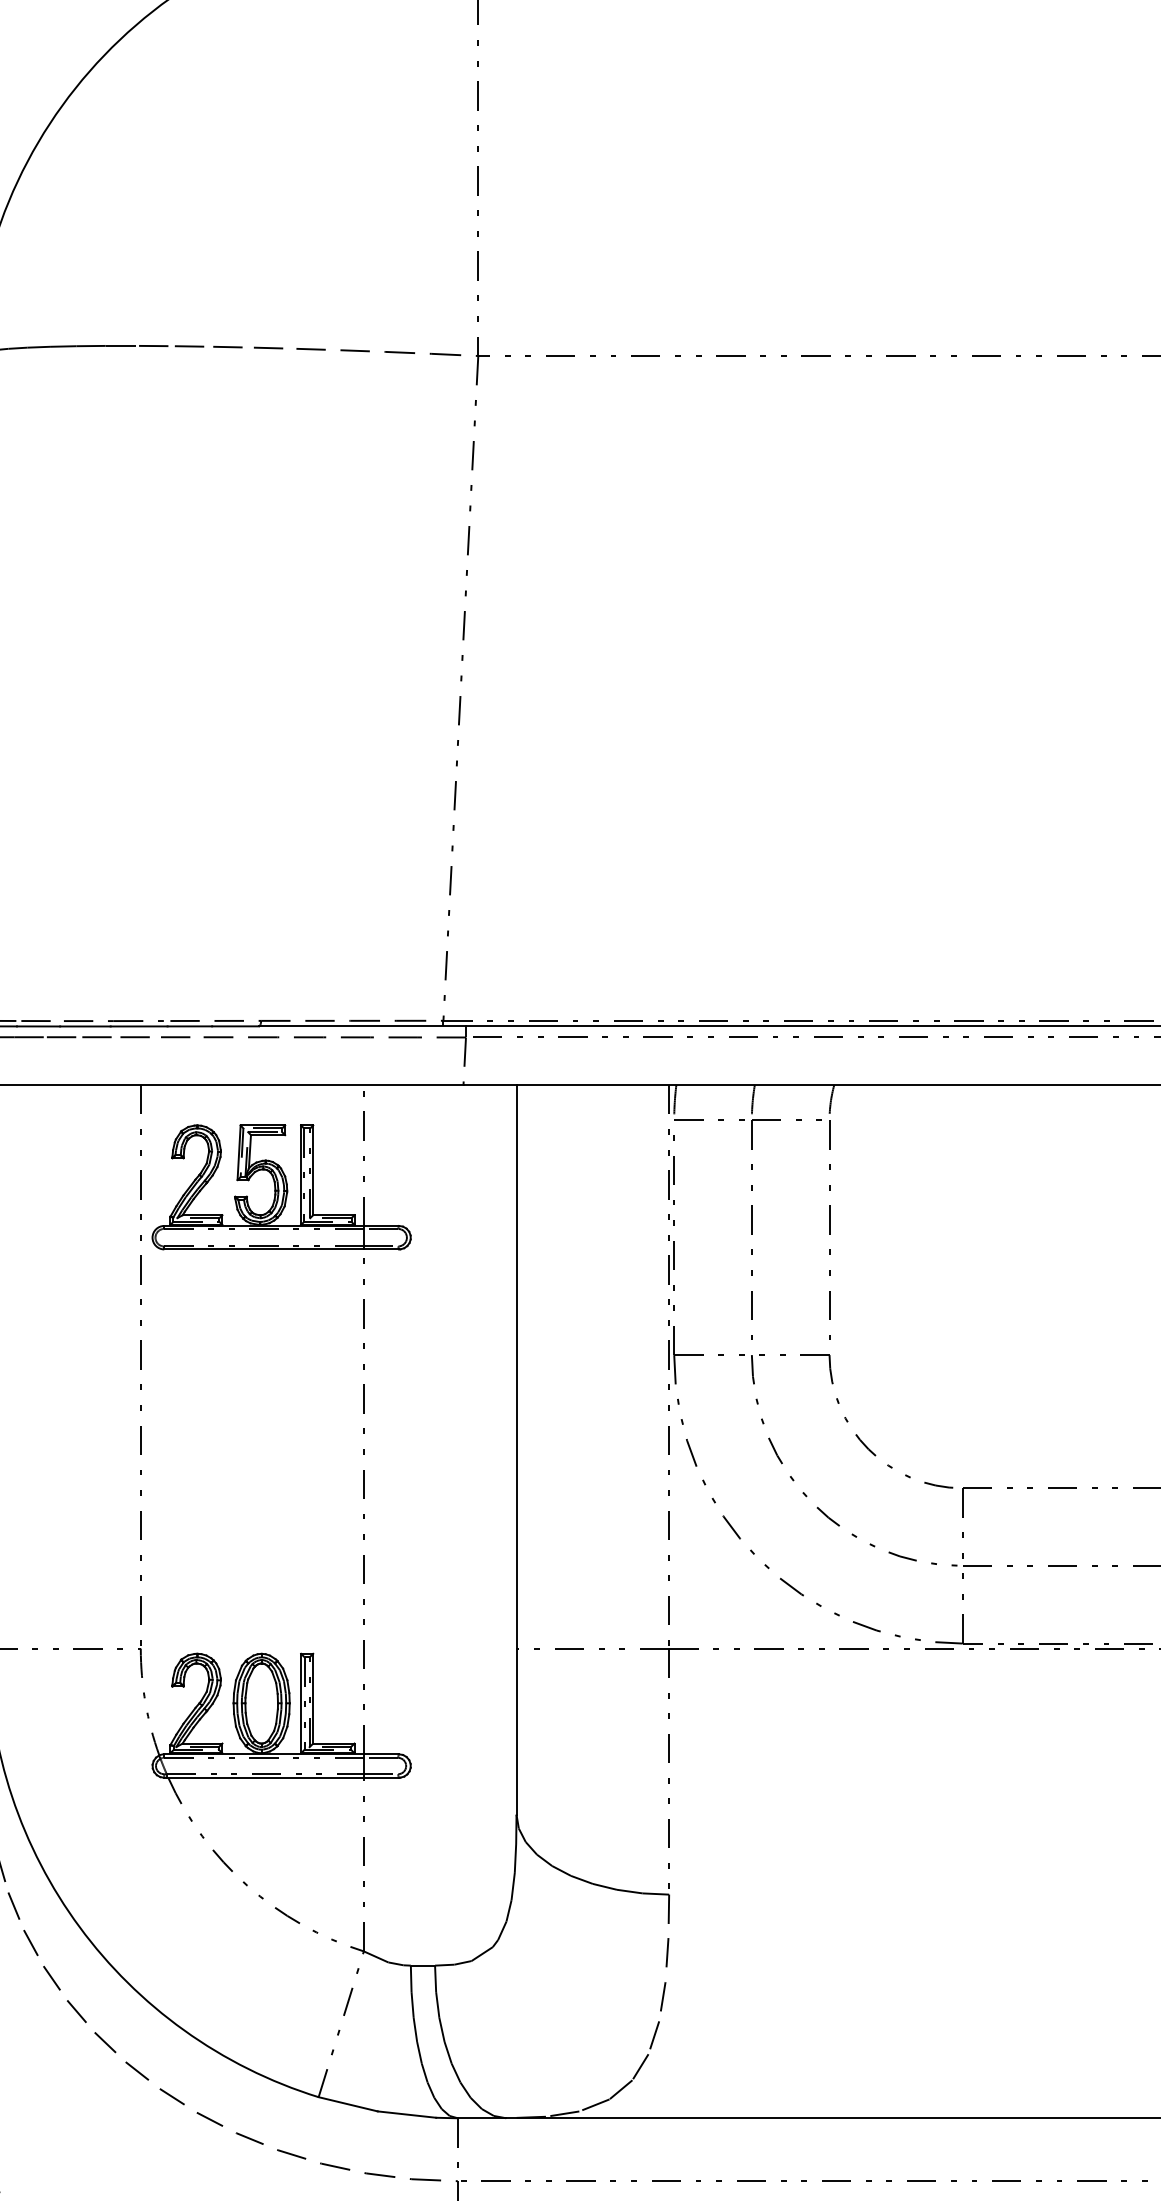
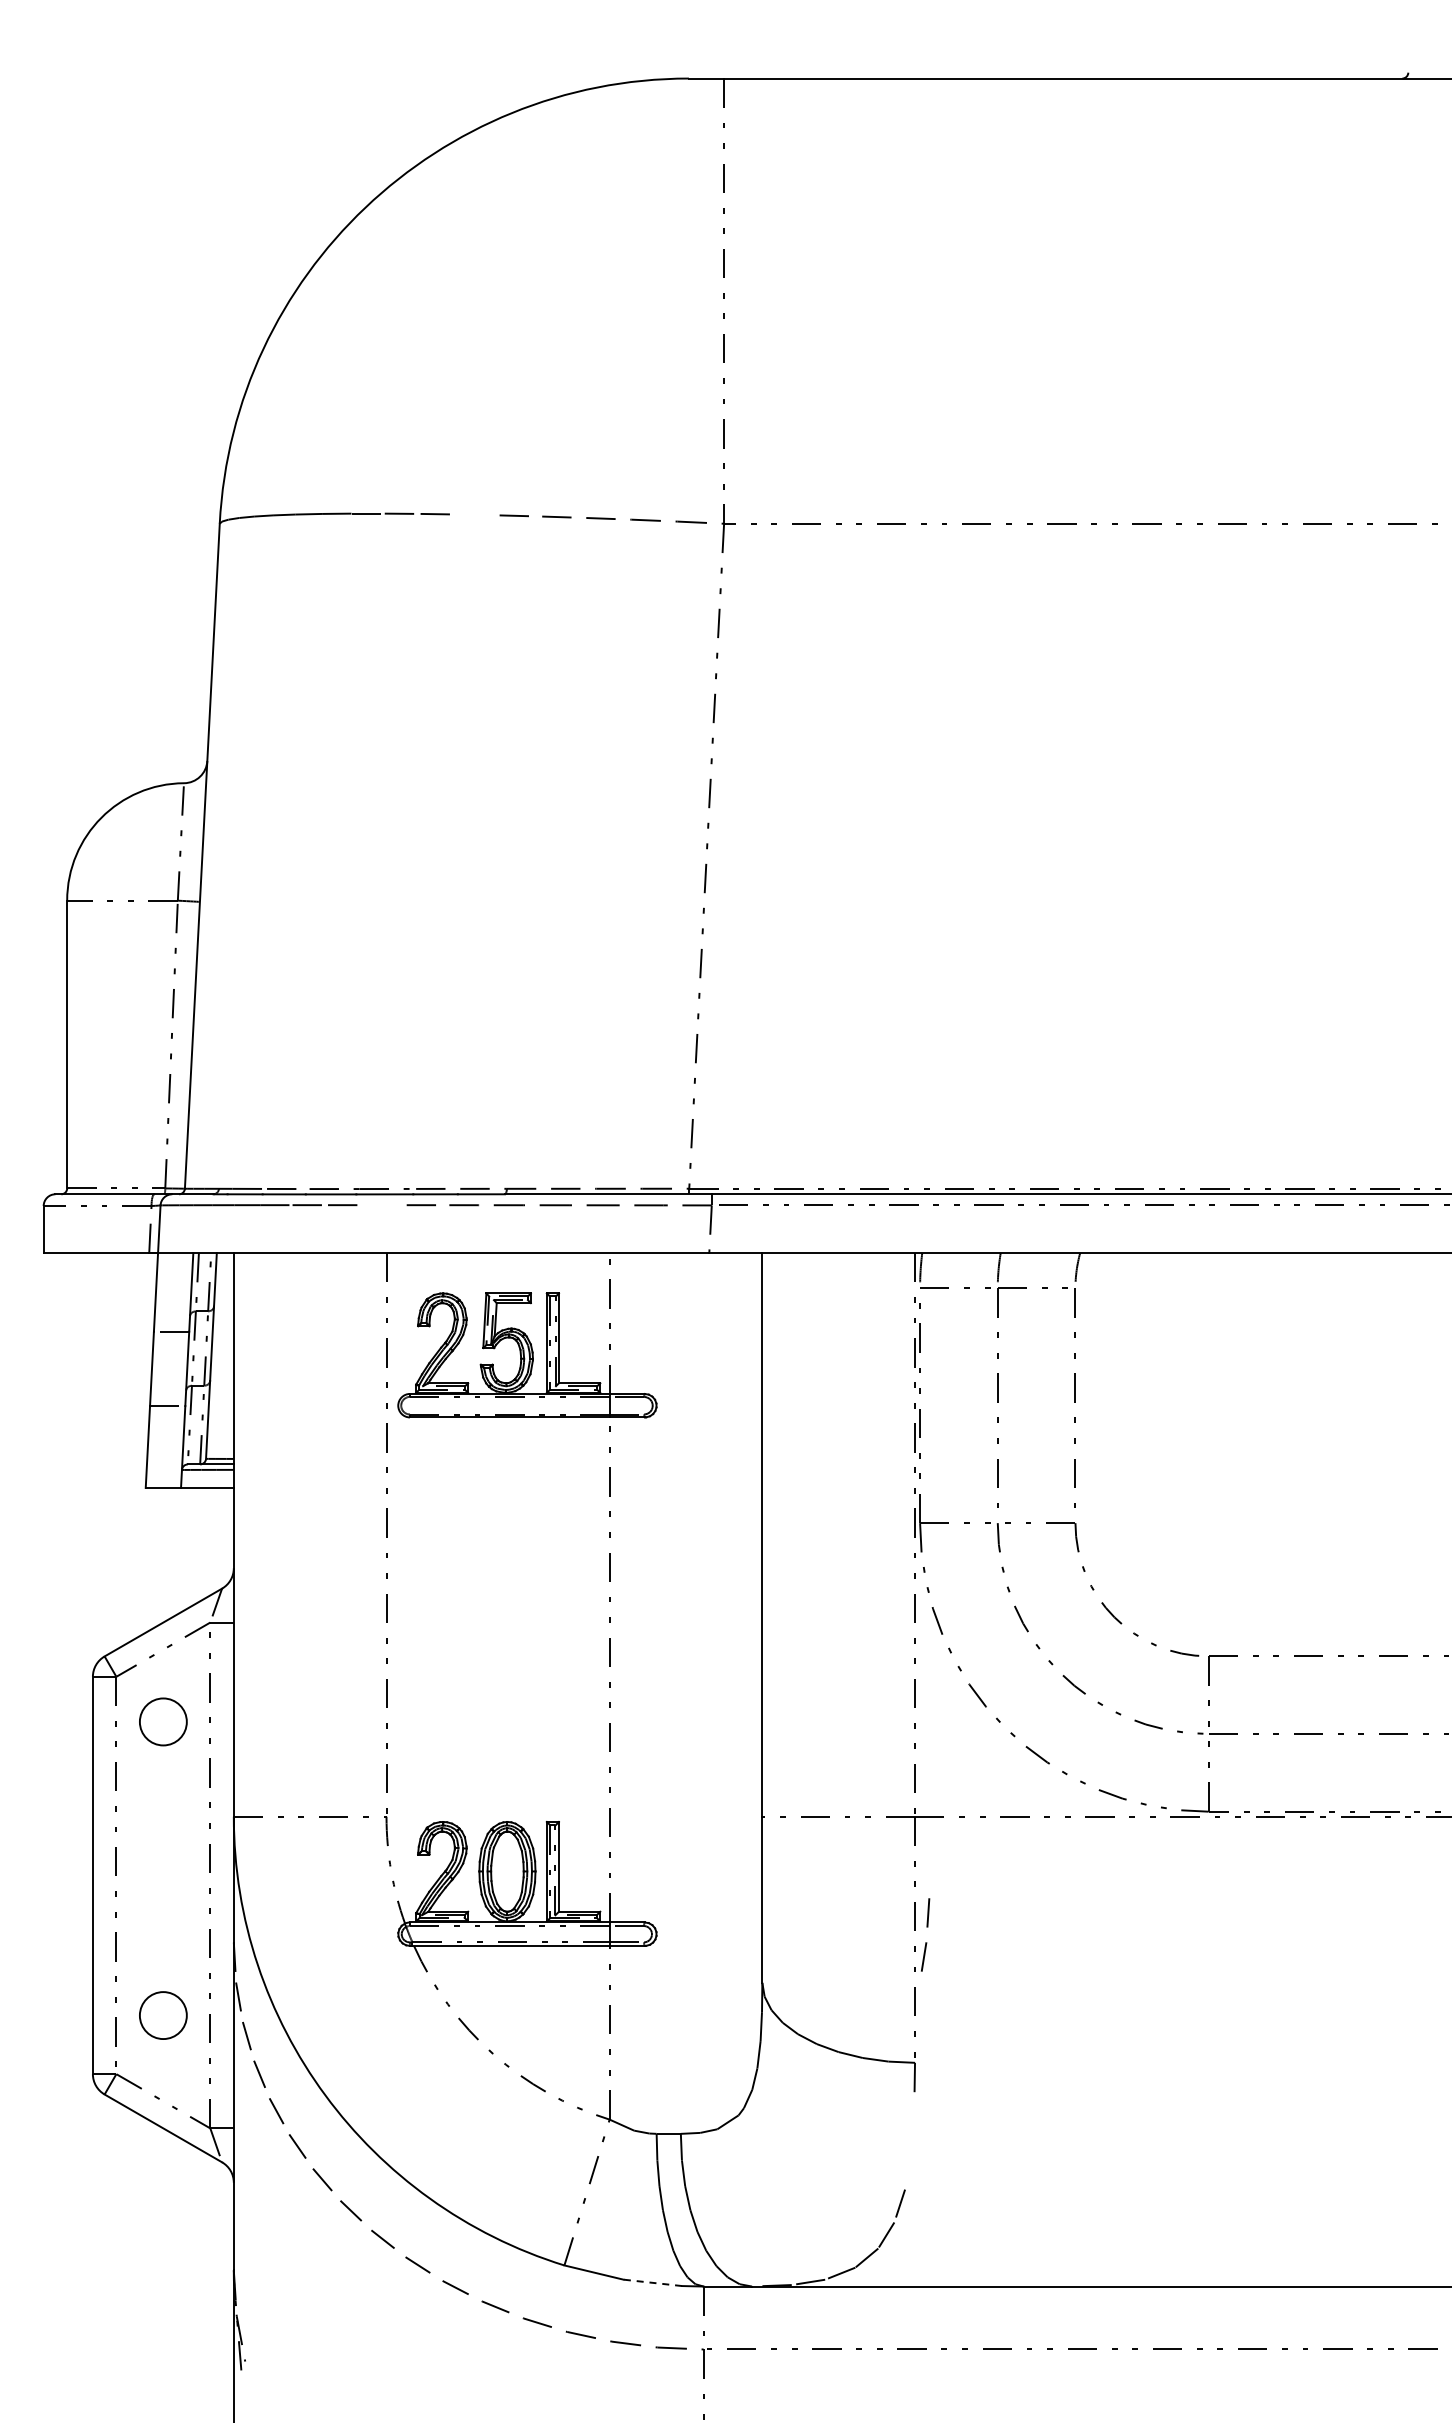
line: (227, 346) -> (473, 514), removed
line: (134, 1037) -> (380, 1205), removed
part: (665, 1967) -> (926, 1927), moved
line: (406, 2114) -> (652, 2282), solid -> dashed

